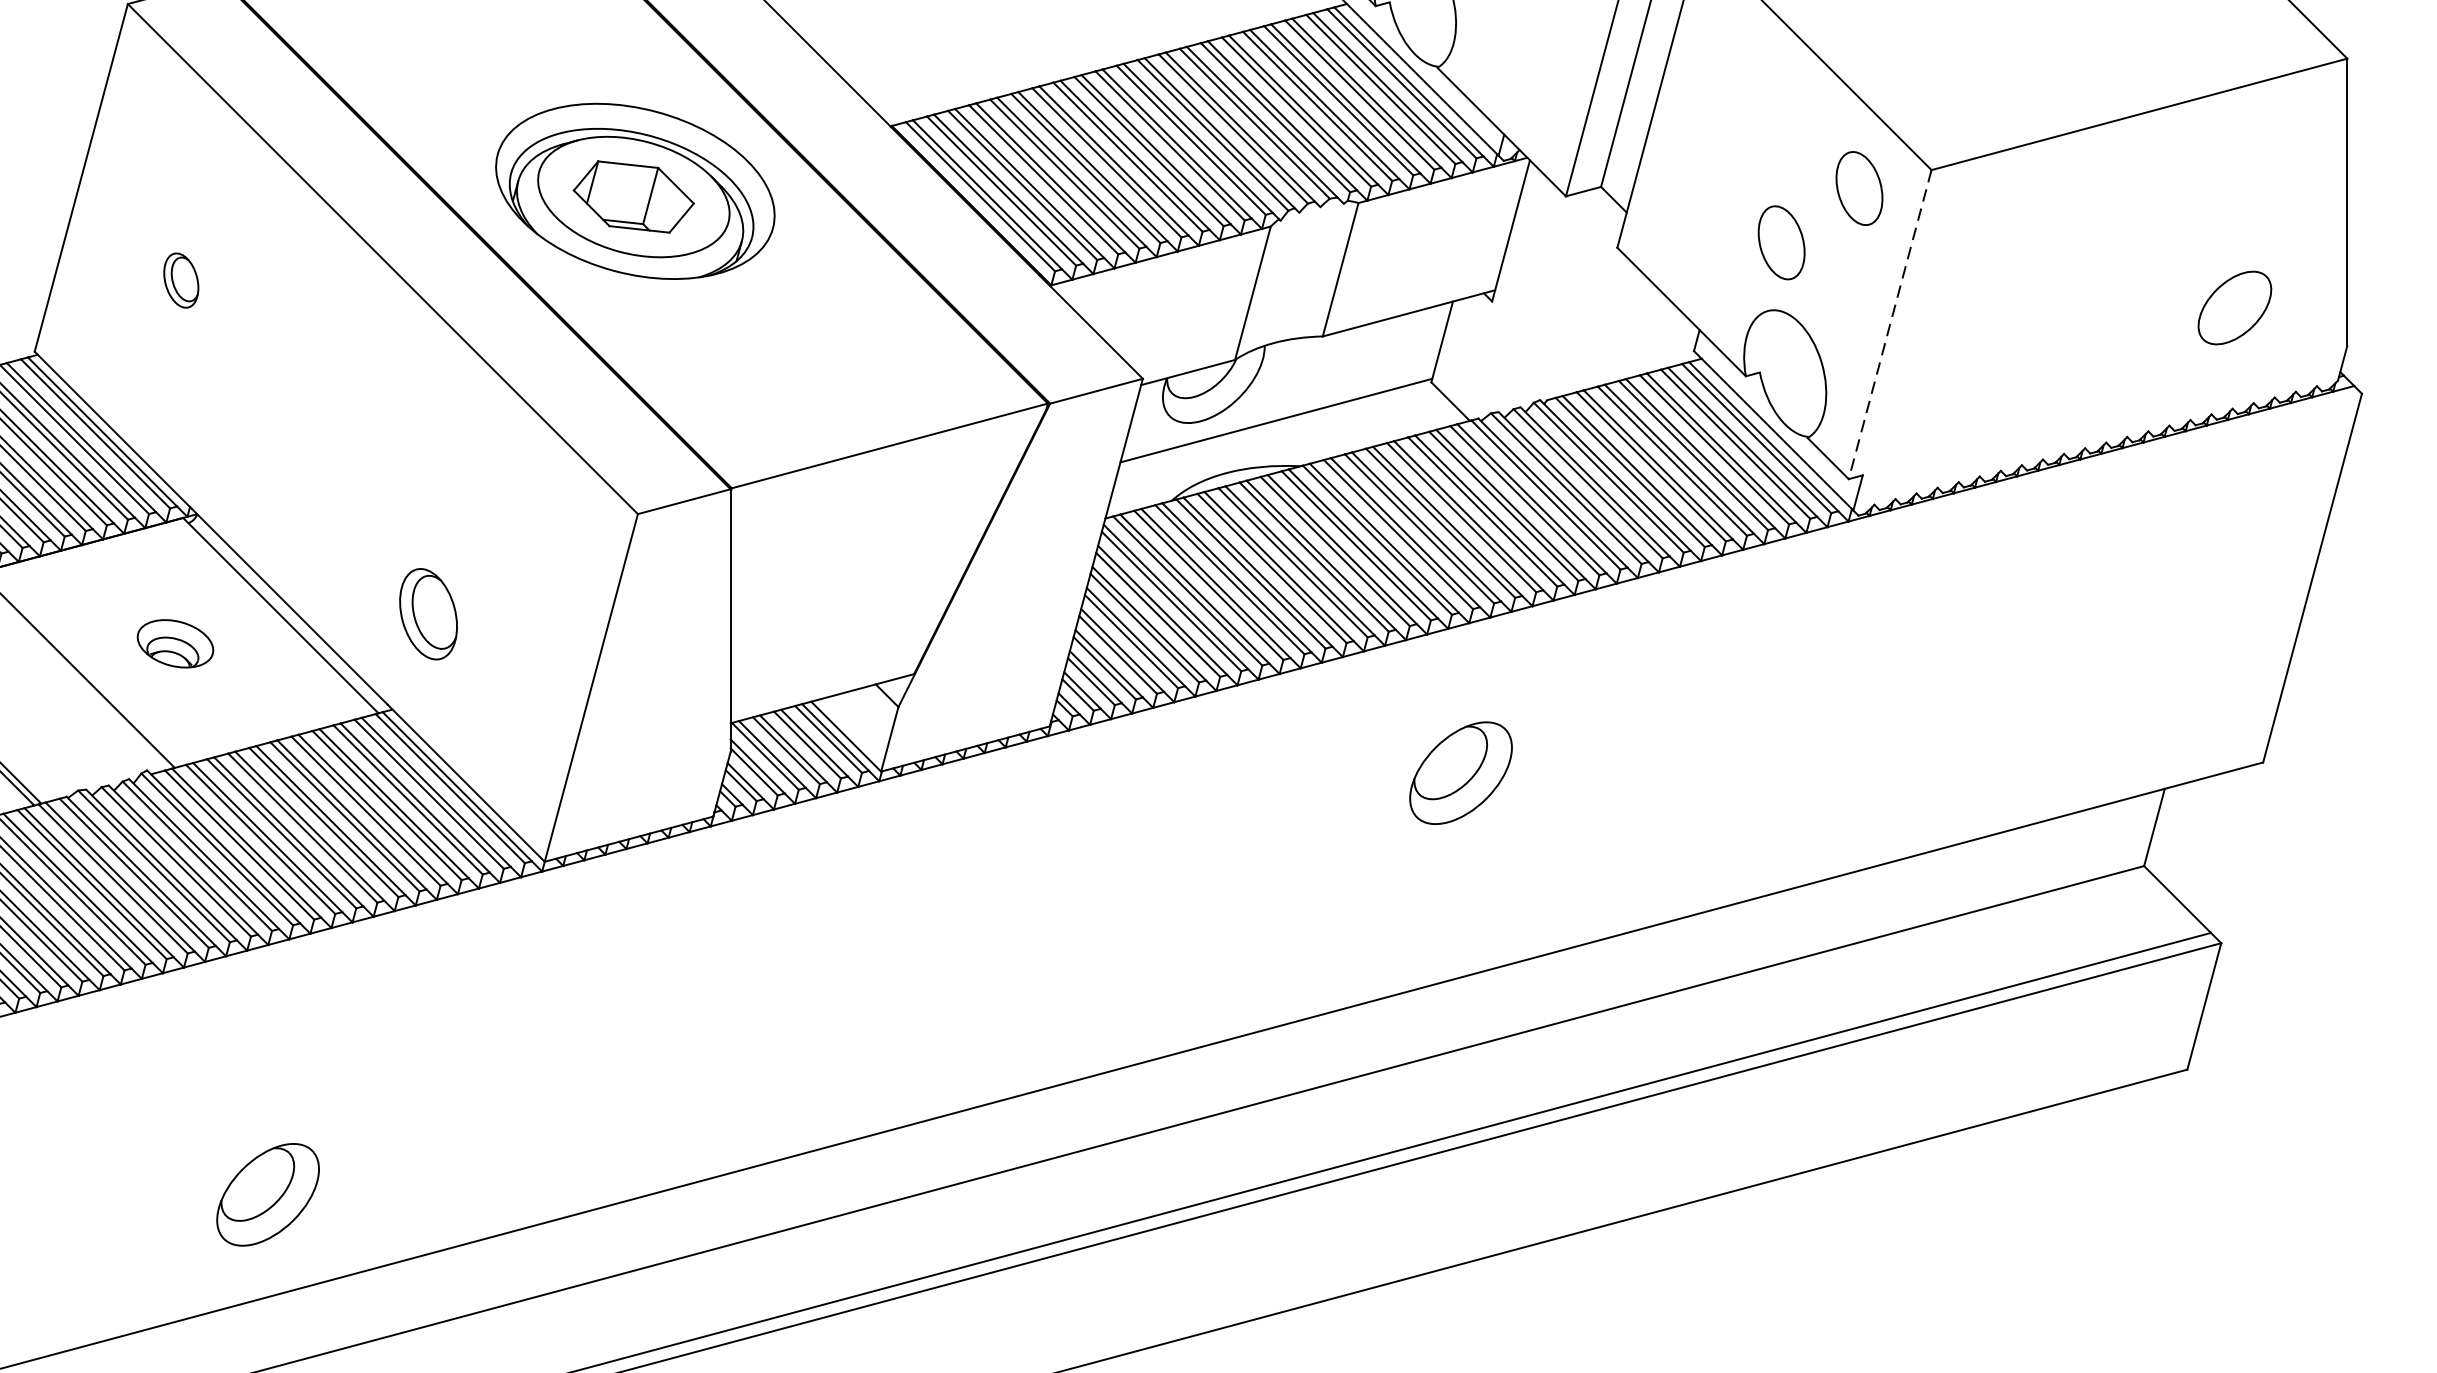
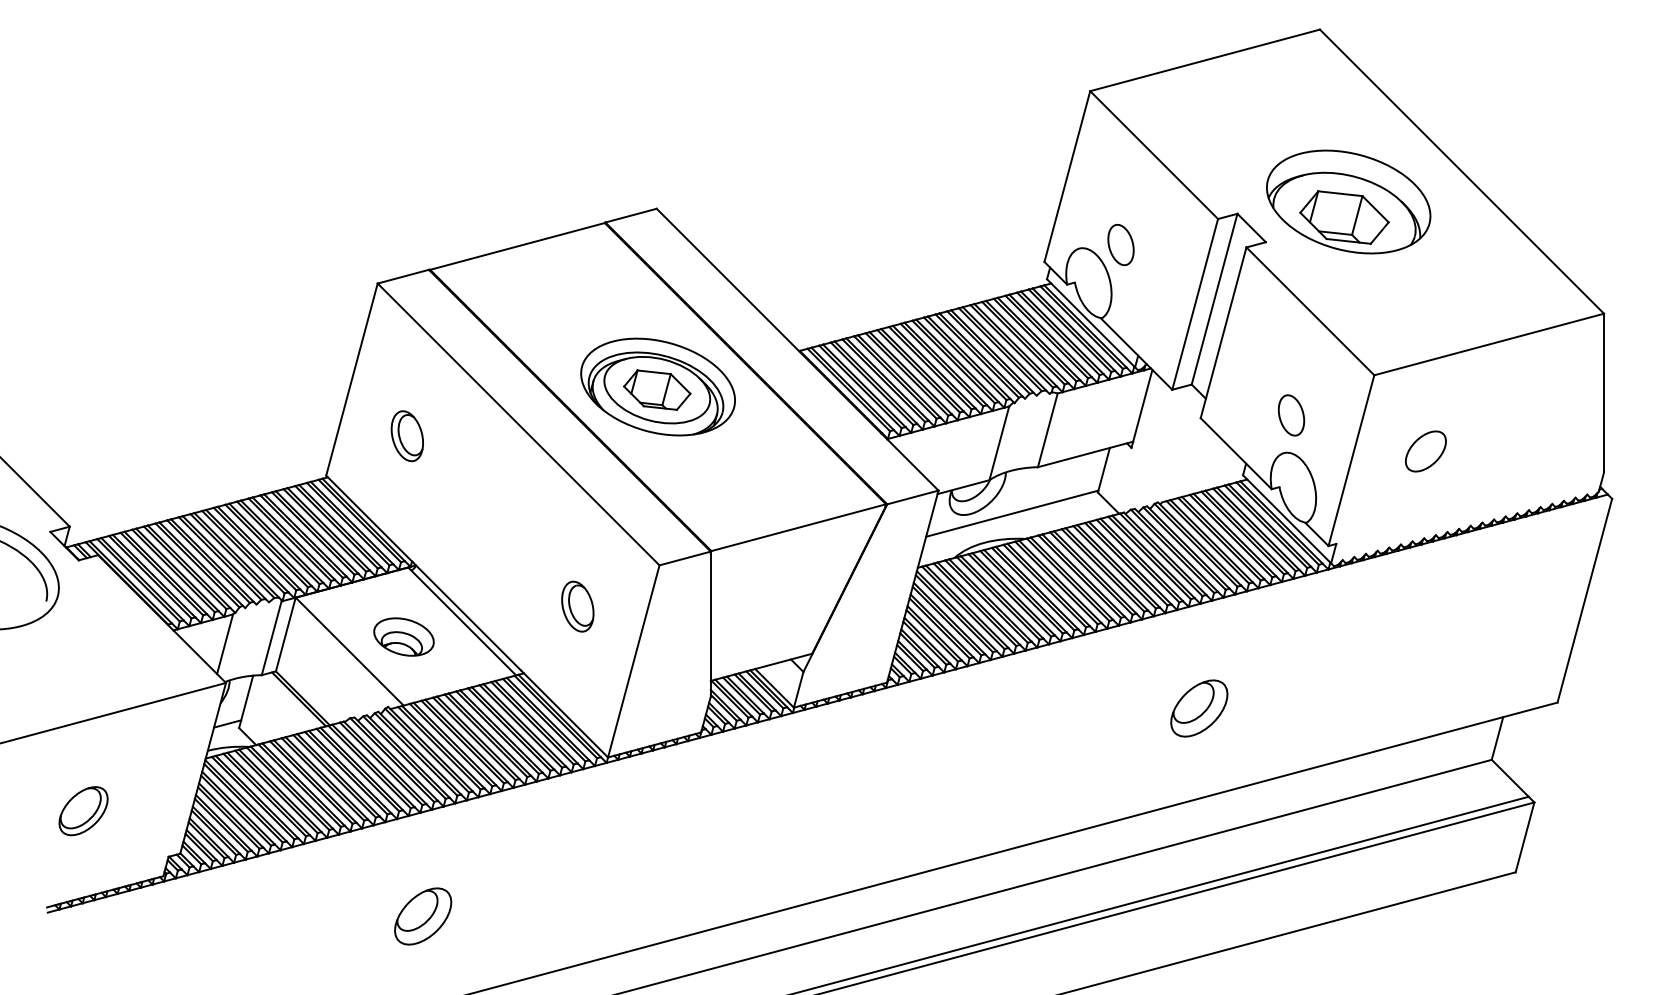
part: (1859, 188) -> (1334, 385), removed
part: (180, 280) -> (406, 436), size x1.67
part: (2234, 308) -> (1425, 451), moved
line: (1890, 326) -> (1351, 461), dashed -> solid
part: (427, 613) -> (577, 606), moved
part: (174, 642) -> (403, 636), size x1.43
part: (1461, 773) -> (1199, 708), moved
part: (268, 1194) -> (423, 916), moved

